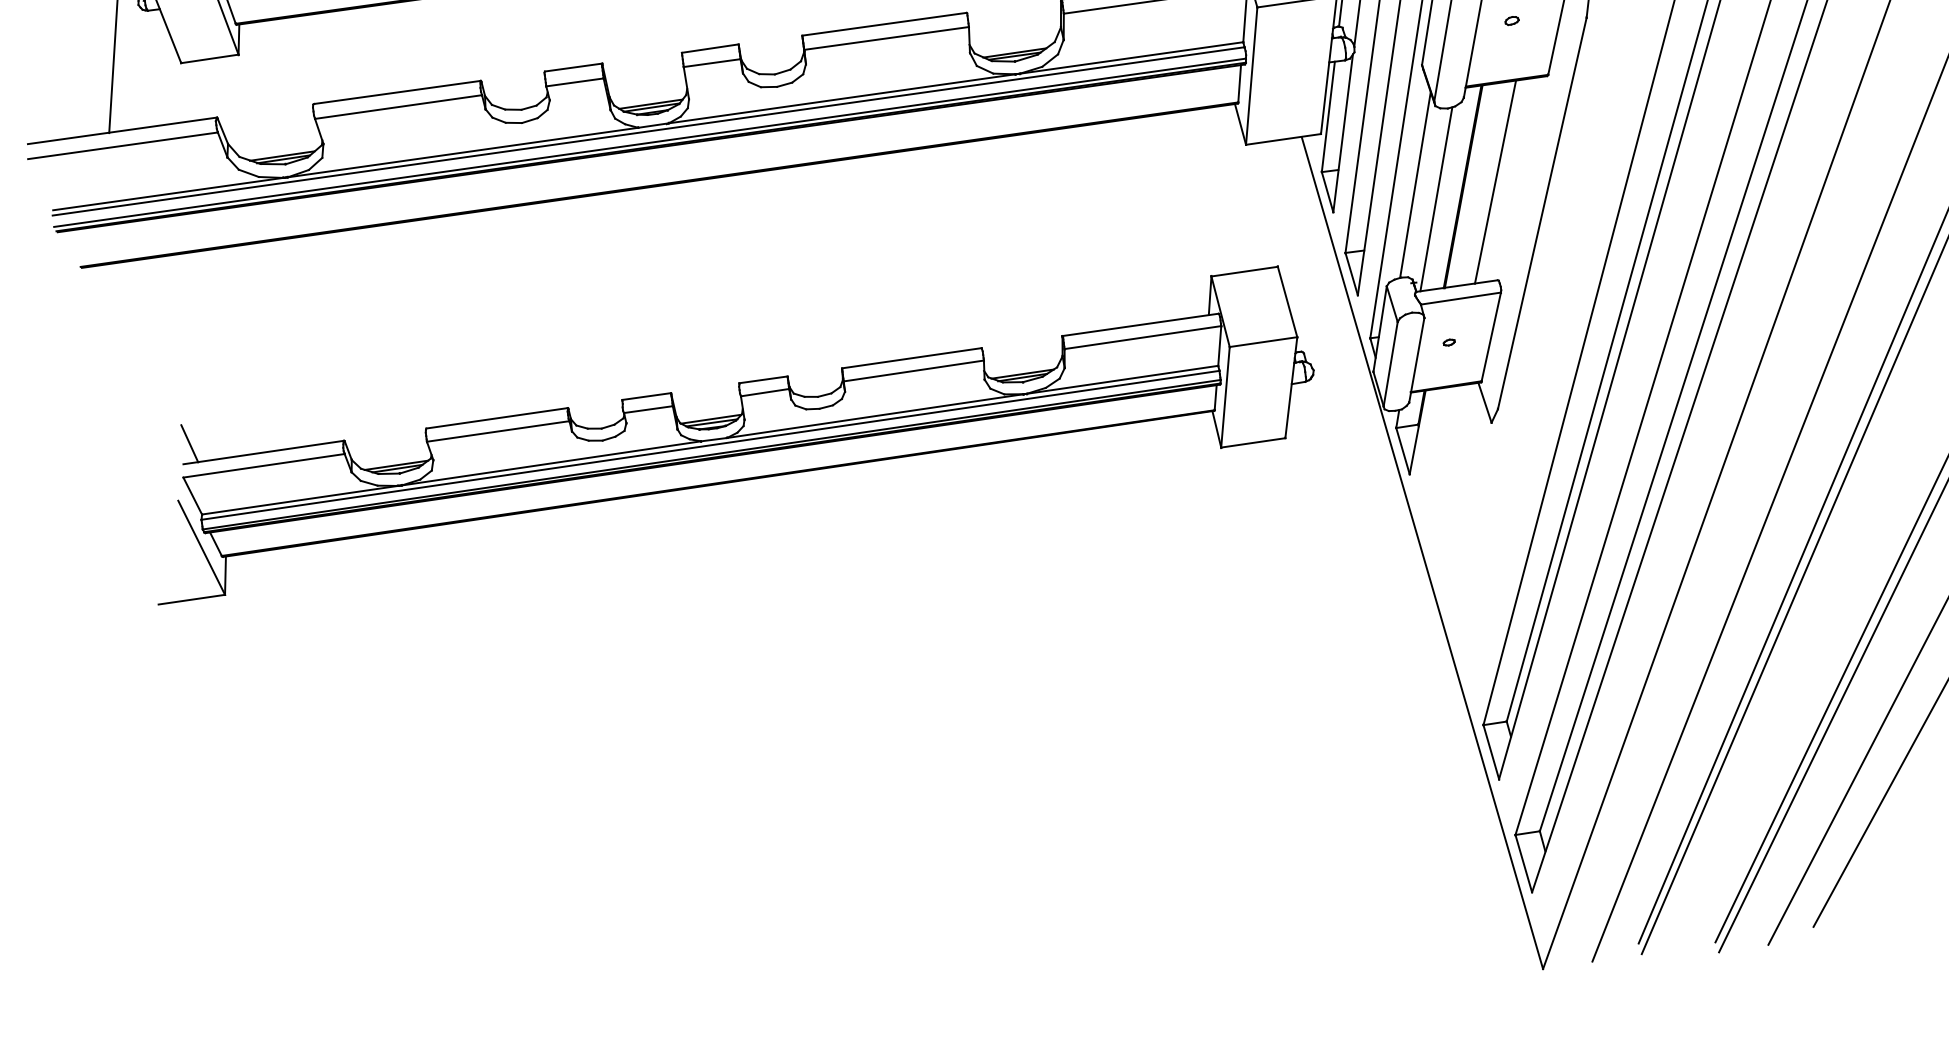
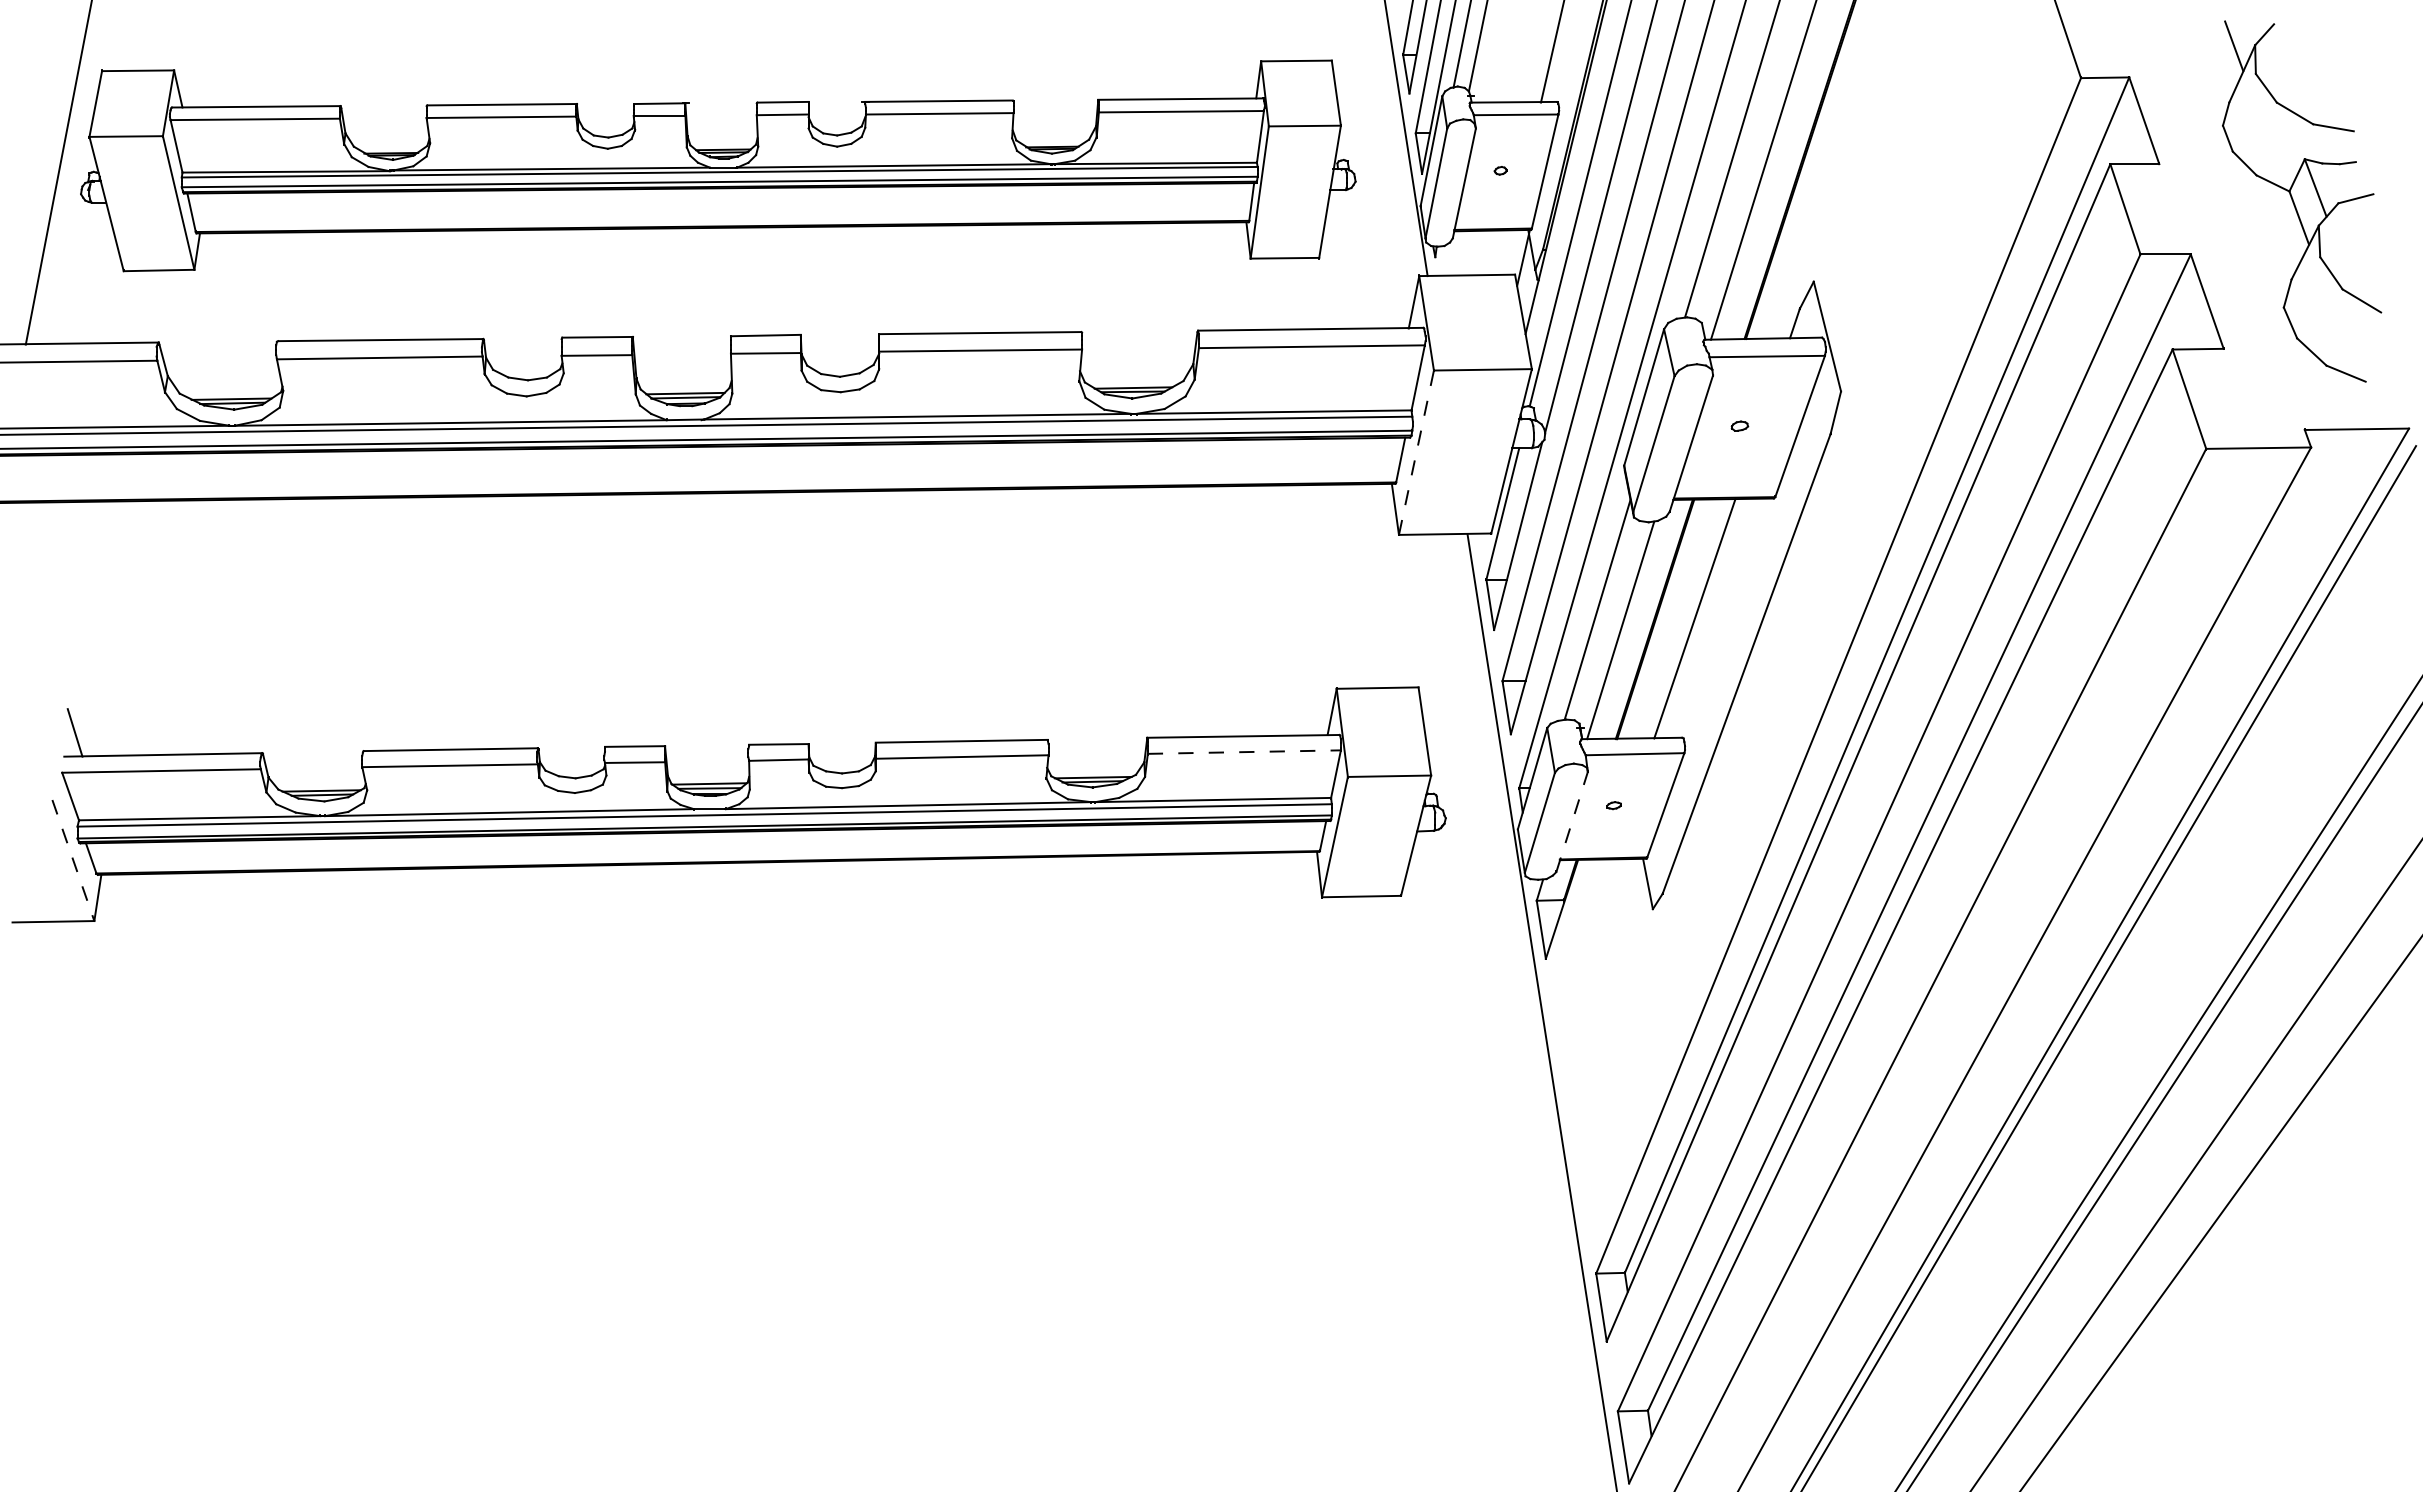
line: (1251, 75) -> (1416, 452), solid -> dashed
line: (1143, 337) -> (1244, 752), solid -> dashed
line: (1417, 359) -> (1572, 821), solid -> dashed
line: (201, 548) -> (73, 861), solid -> dashed

